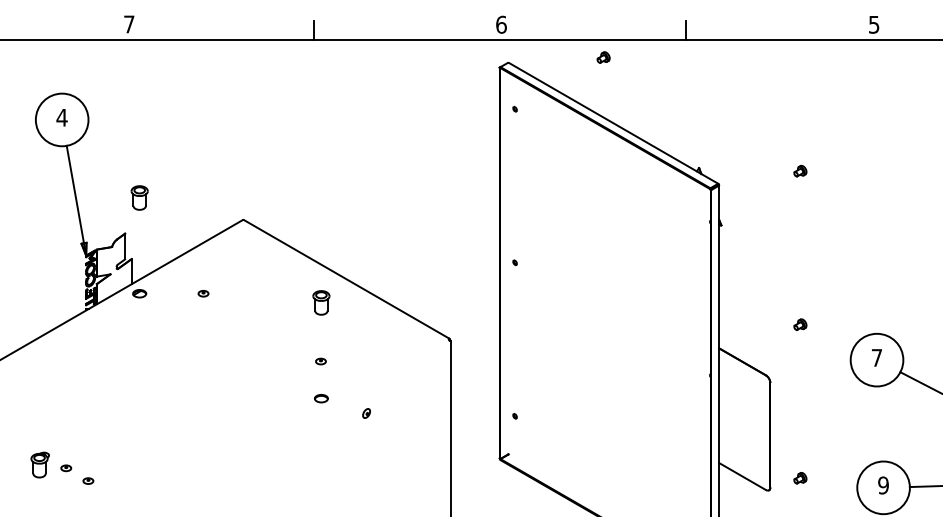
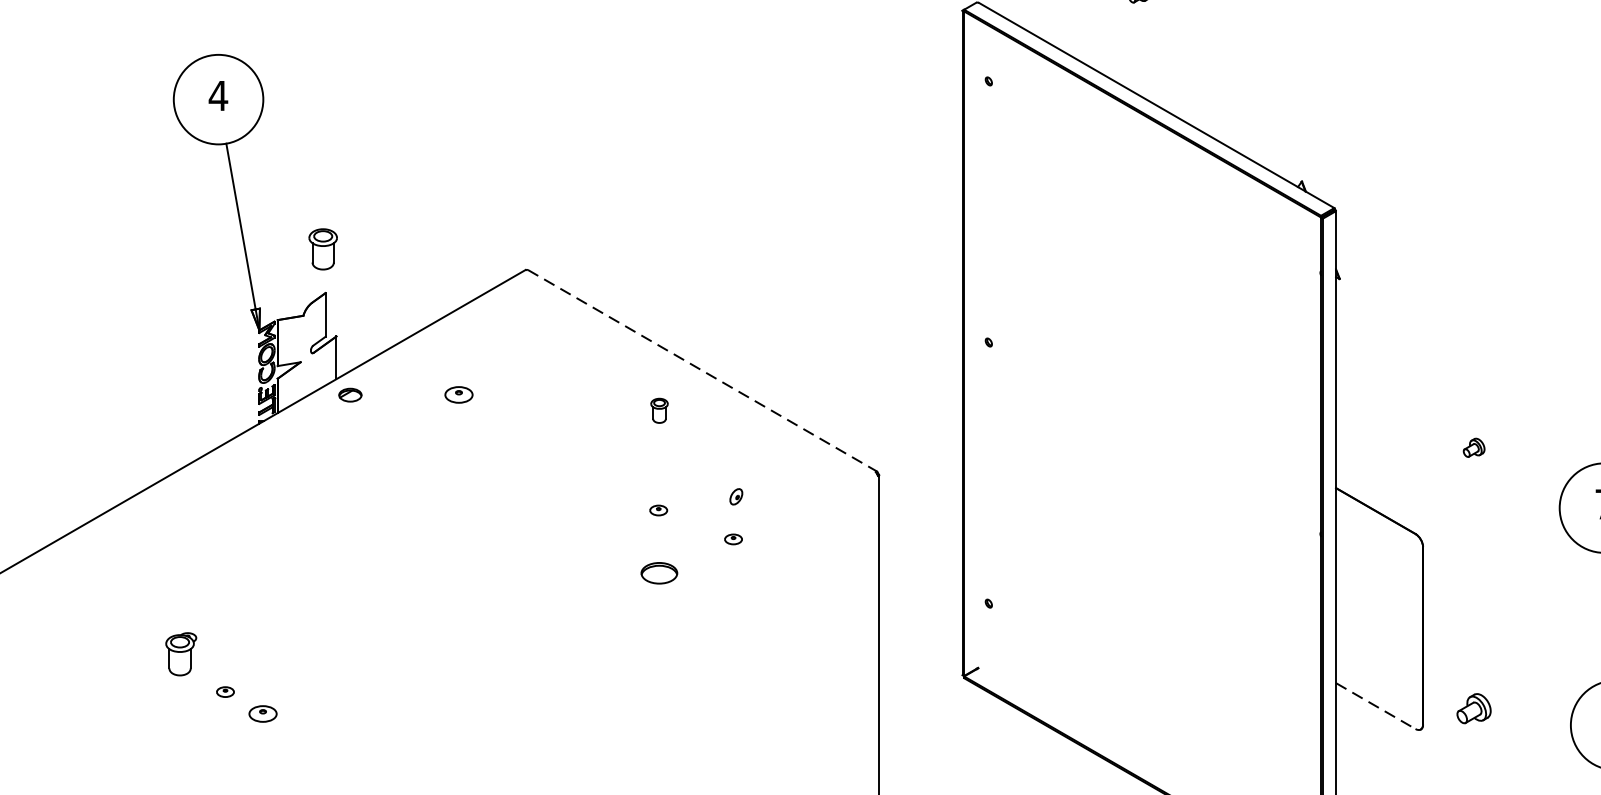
part: (800, 170) -> (1474, 185), removed
part: (139, 197) -> (322, 248), moved
line: (346, 279) -> (702, 370), solid -> dashed
part: (203, 293) -> (458, 394), size x1.6
part: (321, 302) -> (659, 410), size x0.6
part: (364, 378) -> (732, 539), added
part: (321, 398) -> (659, 573), size x1.6
part: (366, 413) -> (736, 496), moved
part: (39, 464) -> (179, 653), moved
line: (742, 476) -> (1375, 706), solid -> dashed
part: (800, 478) -> (1474, 709), size x1.6
part: (88, 480) -> (263, 712), size x1.6

